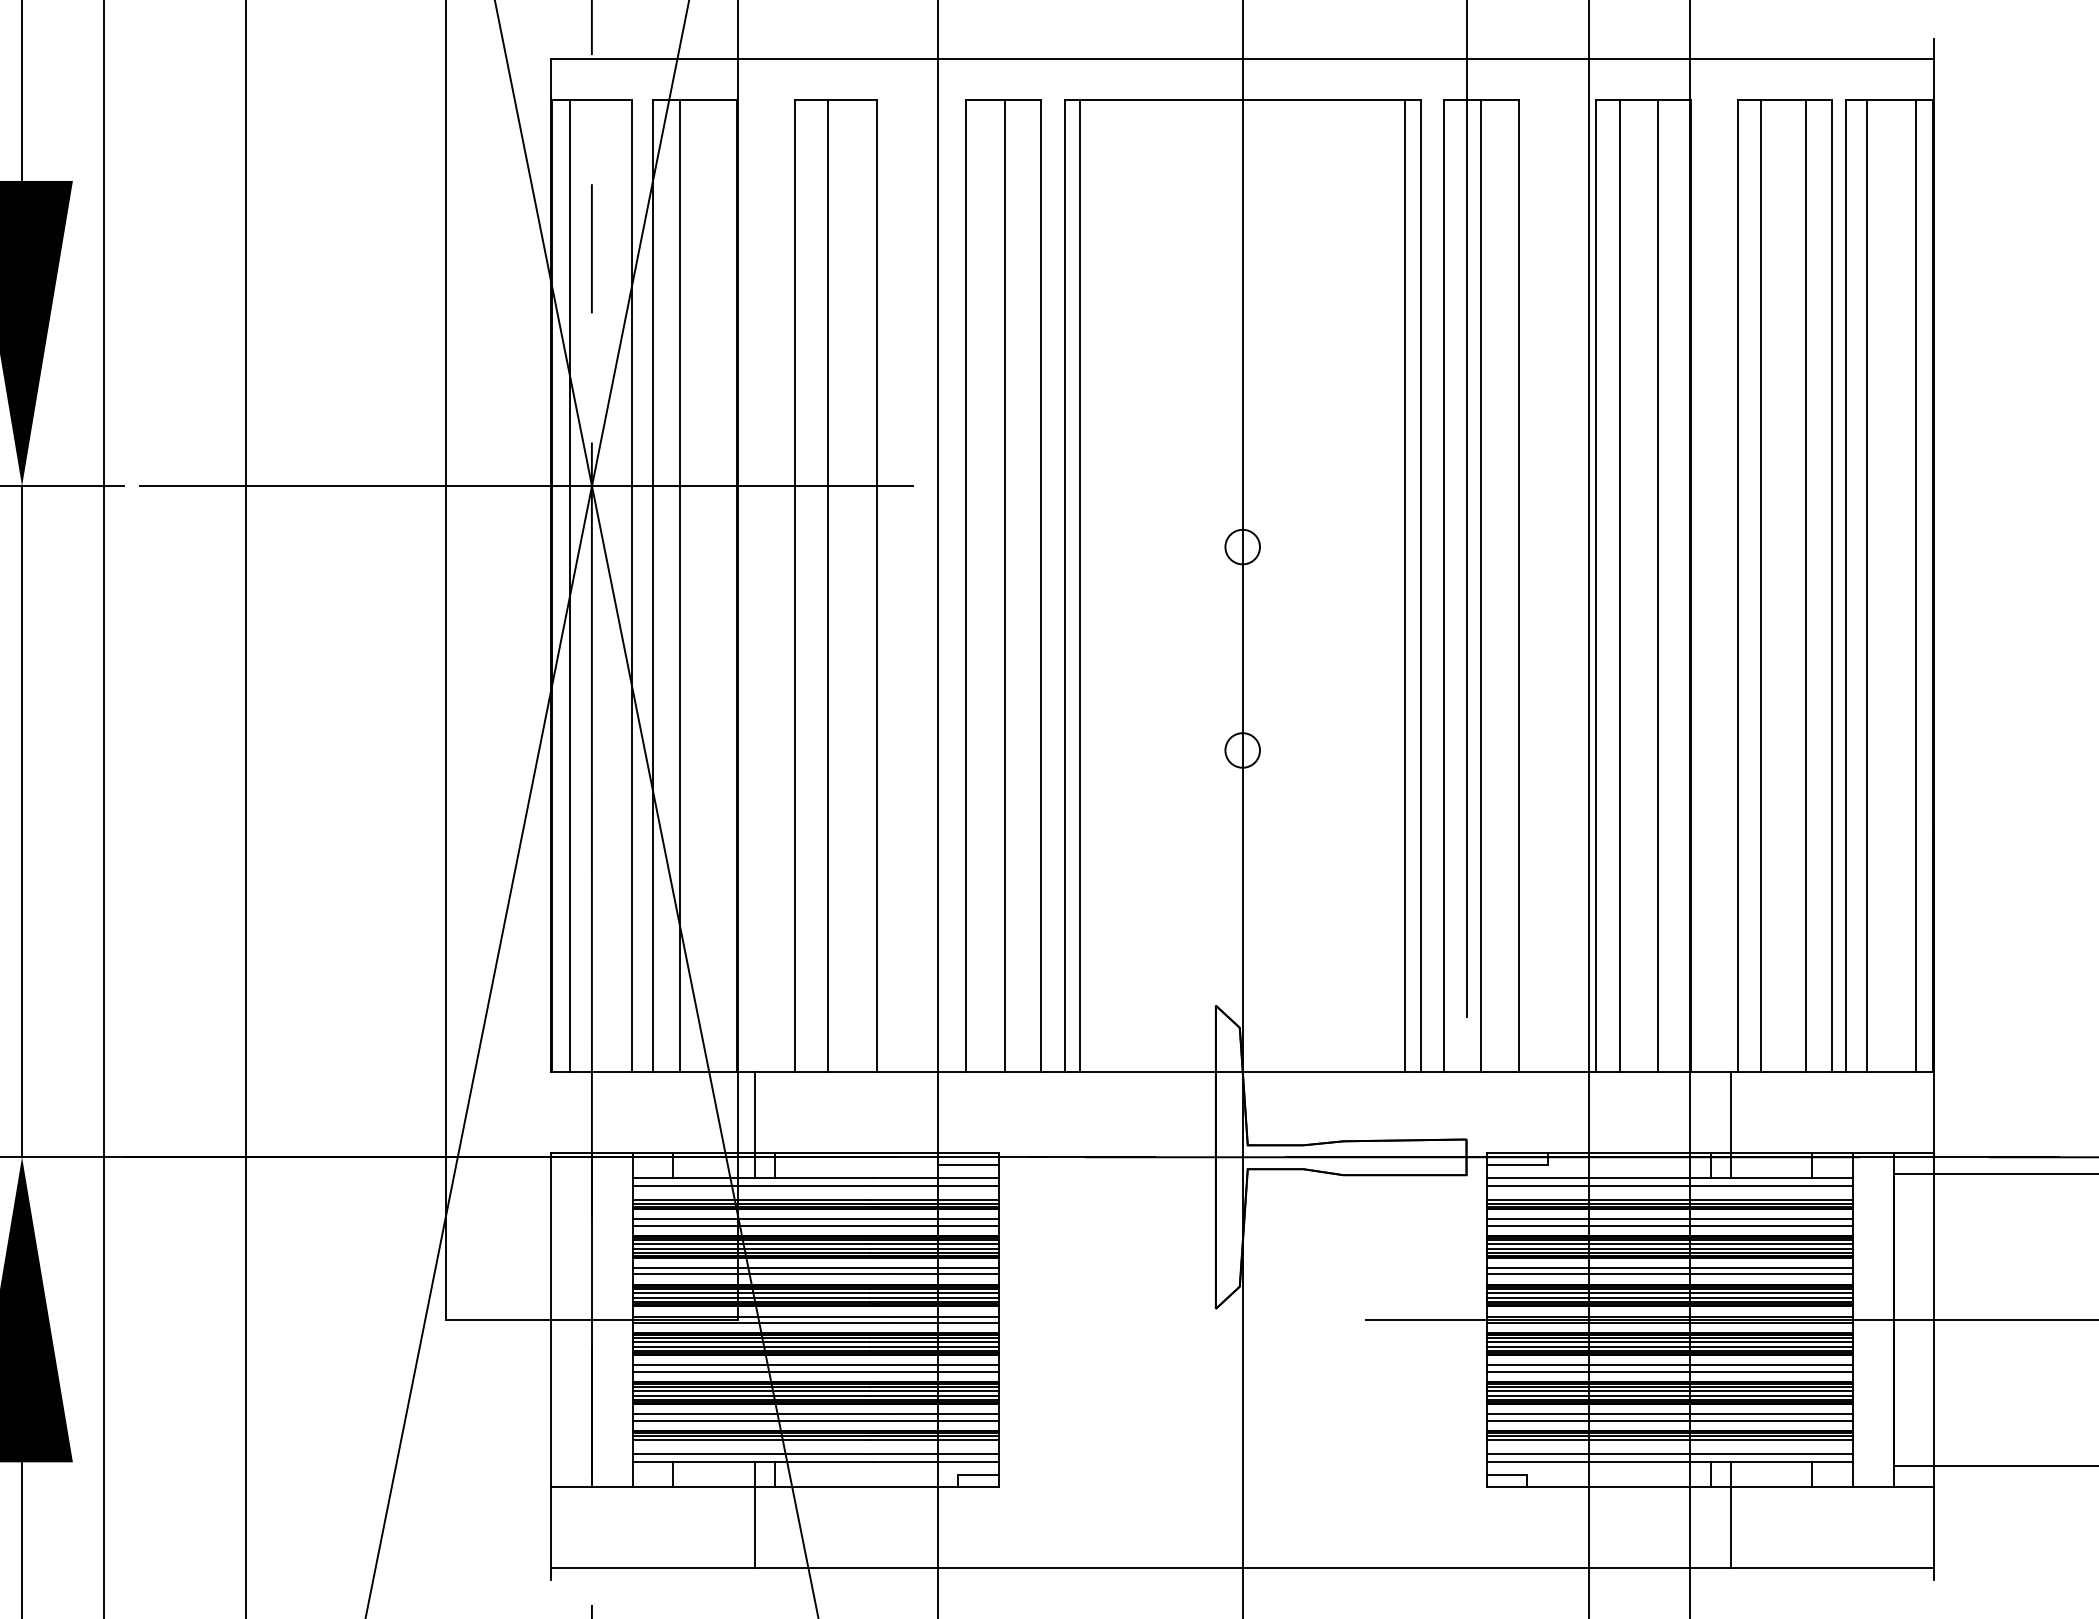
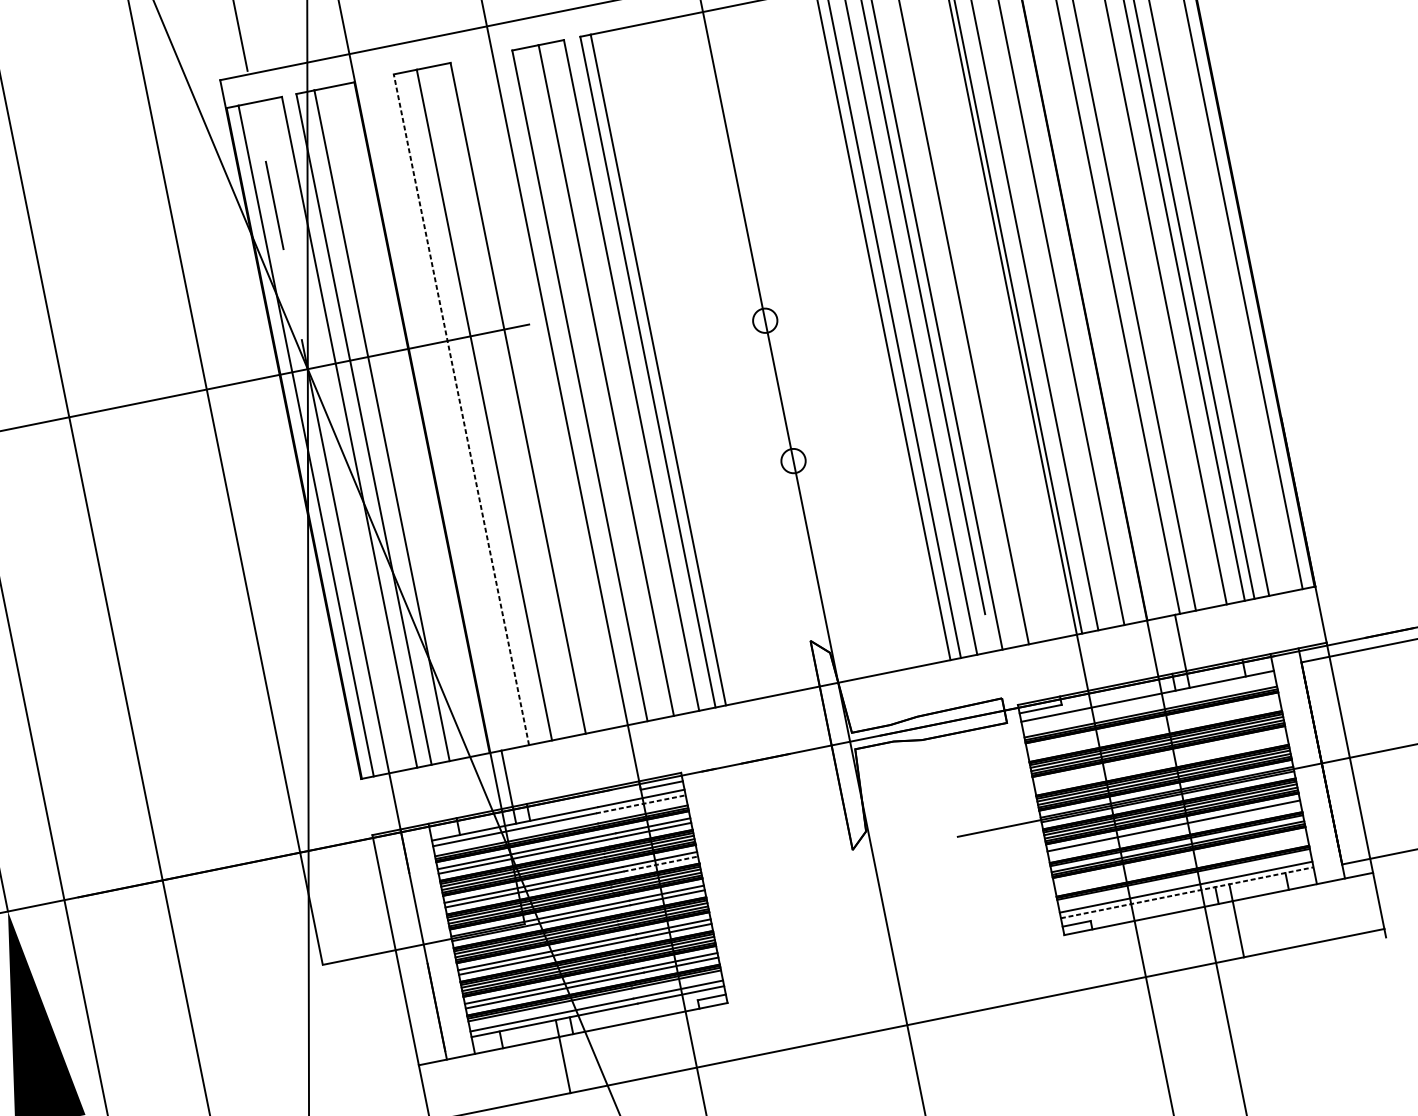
line: (794, 585) -> (461, 409), solid -> dashed
line: (933, 1185) -> (640, 804), solid -> dashed
line: (1669, 1185) -> (1148, 701), removed
line: (1669, 1219) -> (1153, 725), removed
line: (1669, 1225) -> (1154, 729), removed
line: (1669, 1267) -> (1159, 758), removed
line: (944, 1274) -> (660, 864), solid -> dashed
line: (1669, 1274) -> (1160, 763), removed
line: (1669, 1372) -> (1174, 830), removed
line: (1669, 1390) -> (1177, 843), removed
line: (1669, 1414) -> (1180, 859), removed
line: (1669, 1420) -> (1181, 863), removed
line: (1669, 1439) -> (1183, 877), removed
line: (1670, 1462) -> (1187, 892), solid -> dashed

